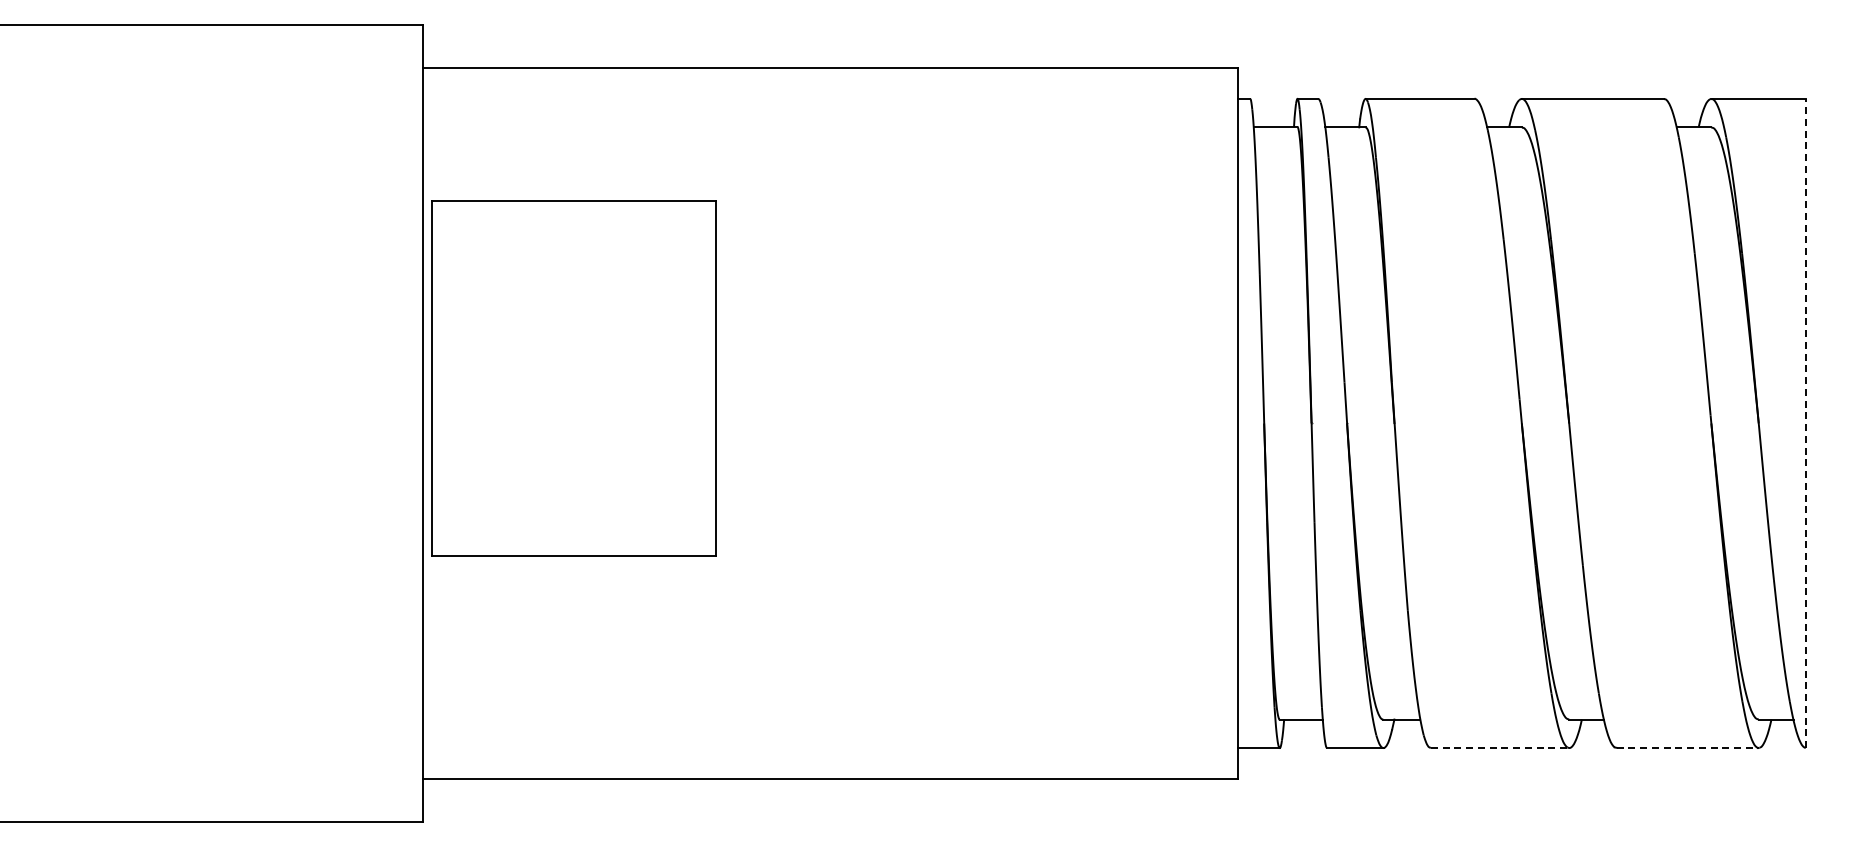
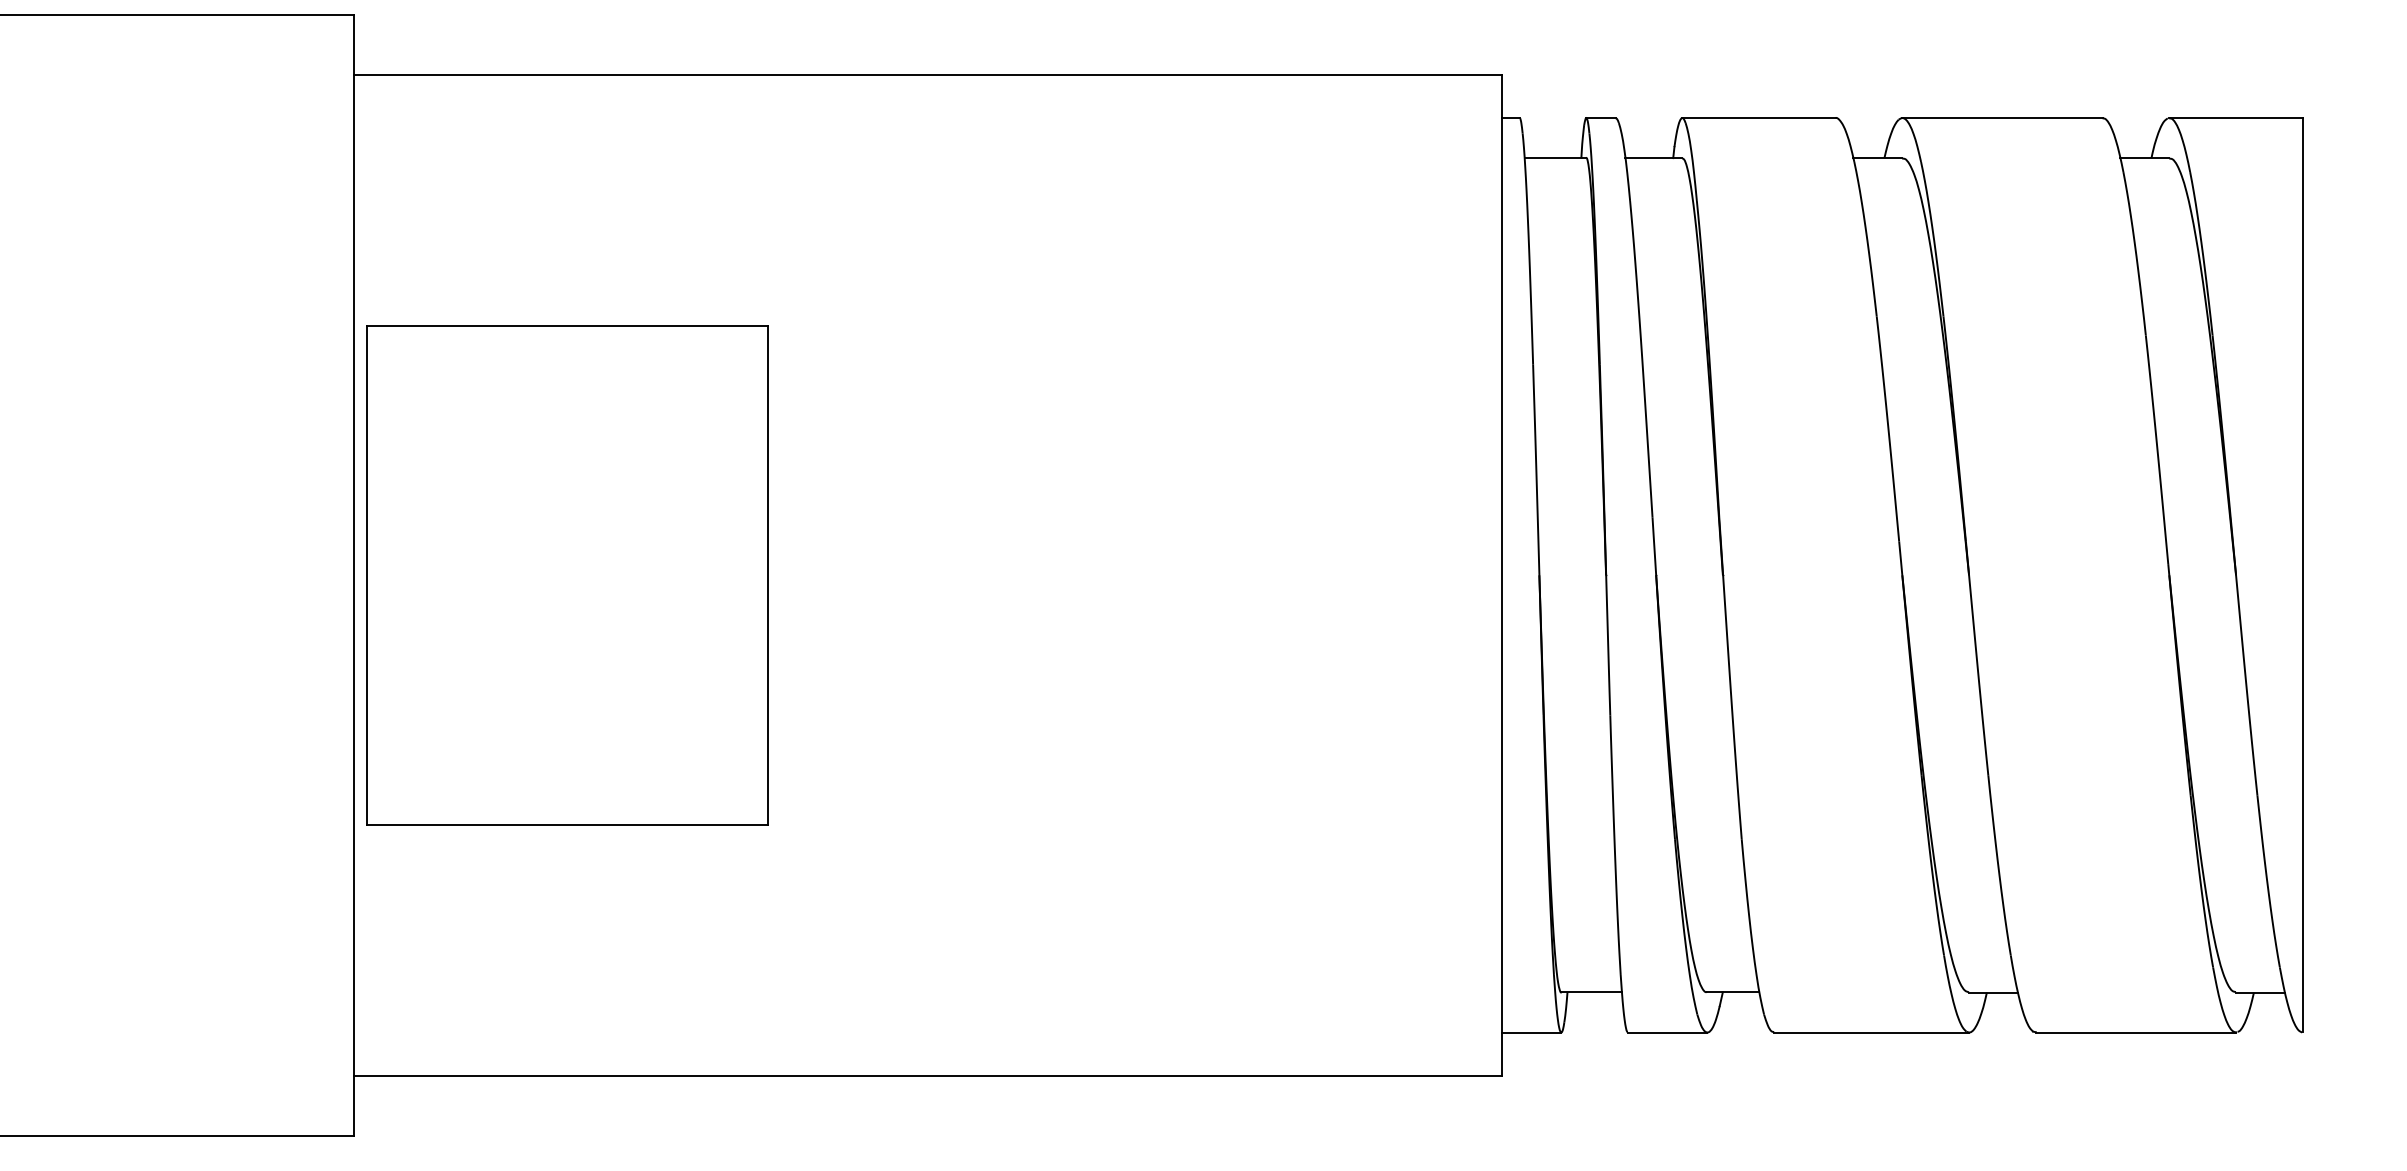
part: (573, 378) -> (566, 575), moved
line: (1806, 423) -> (2303, 575), dashed -> solid
line: (1500, 748) -> (1872, 1033), dashed -> solid
line: (1688, 748) -> (2137, 1033), dashed -> solid

